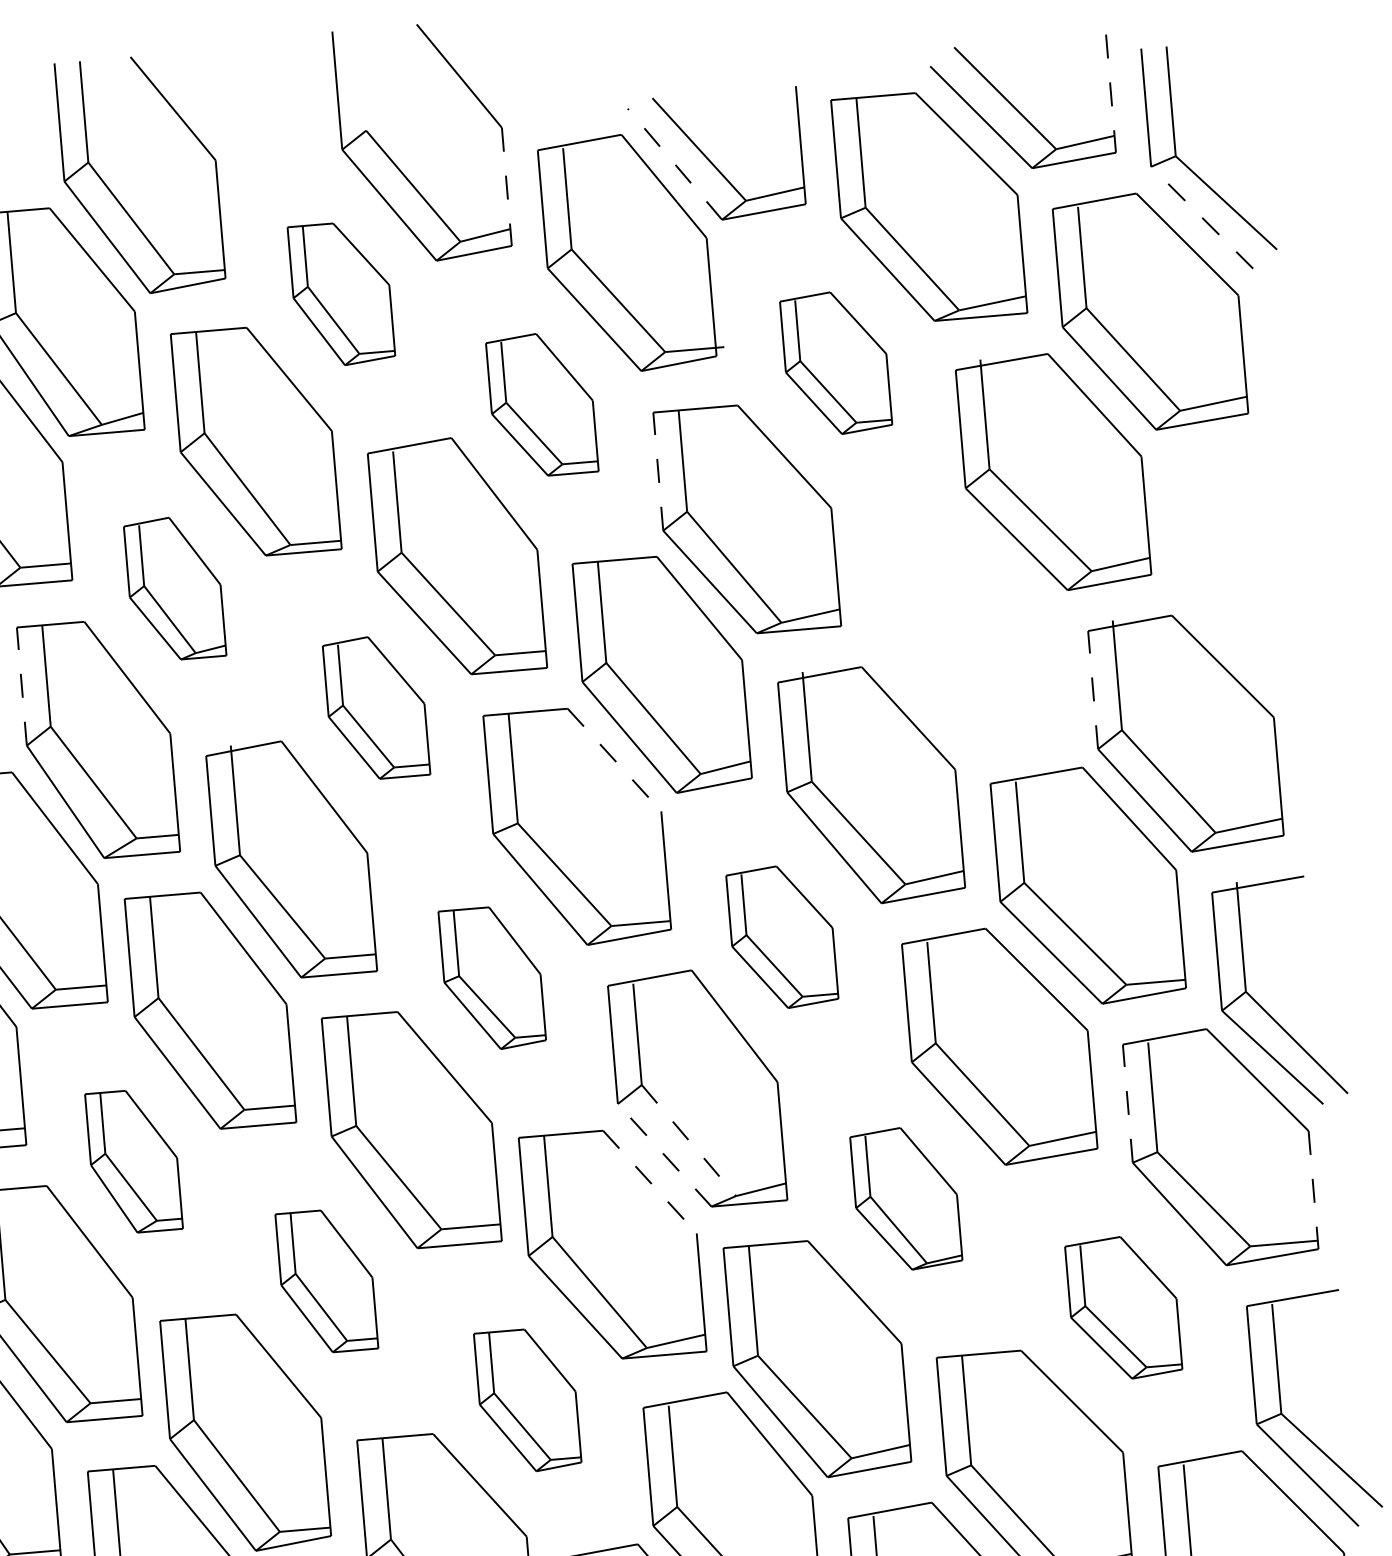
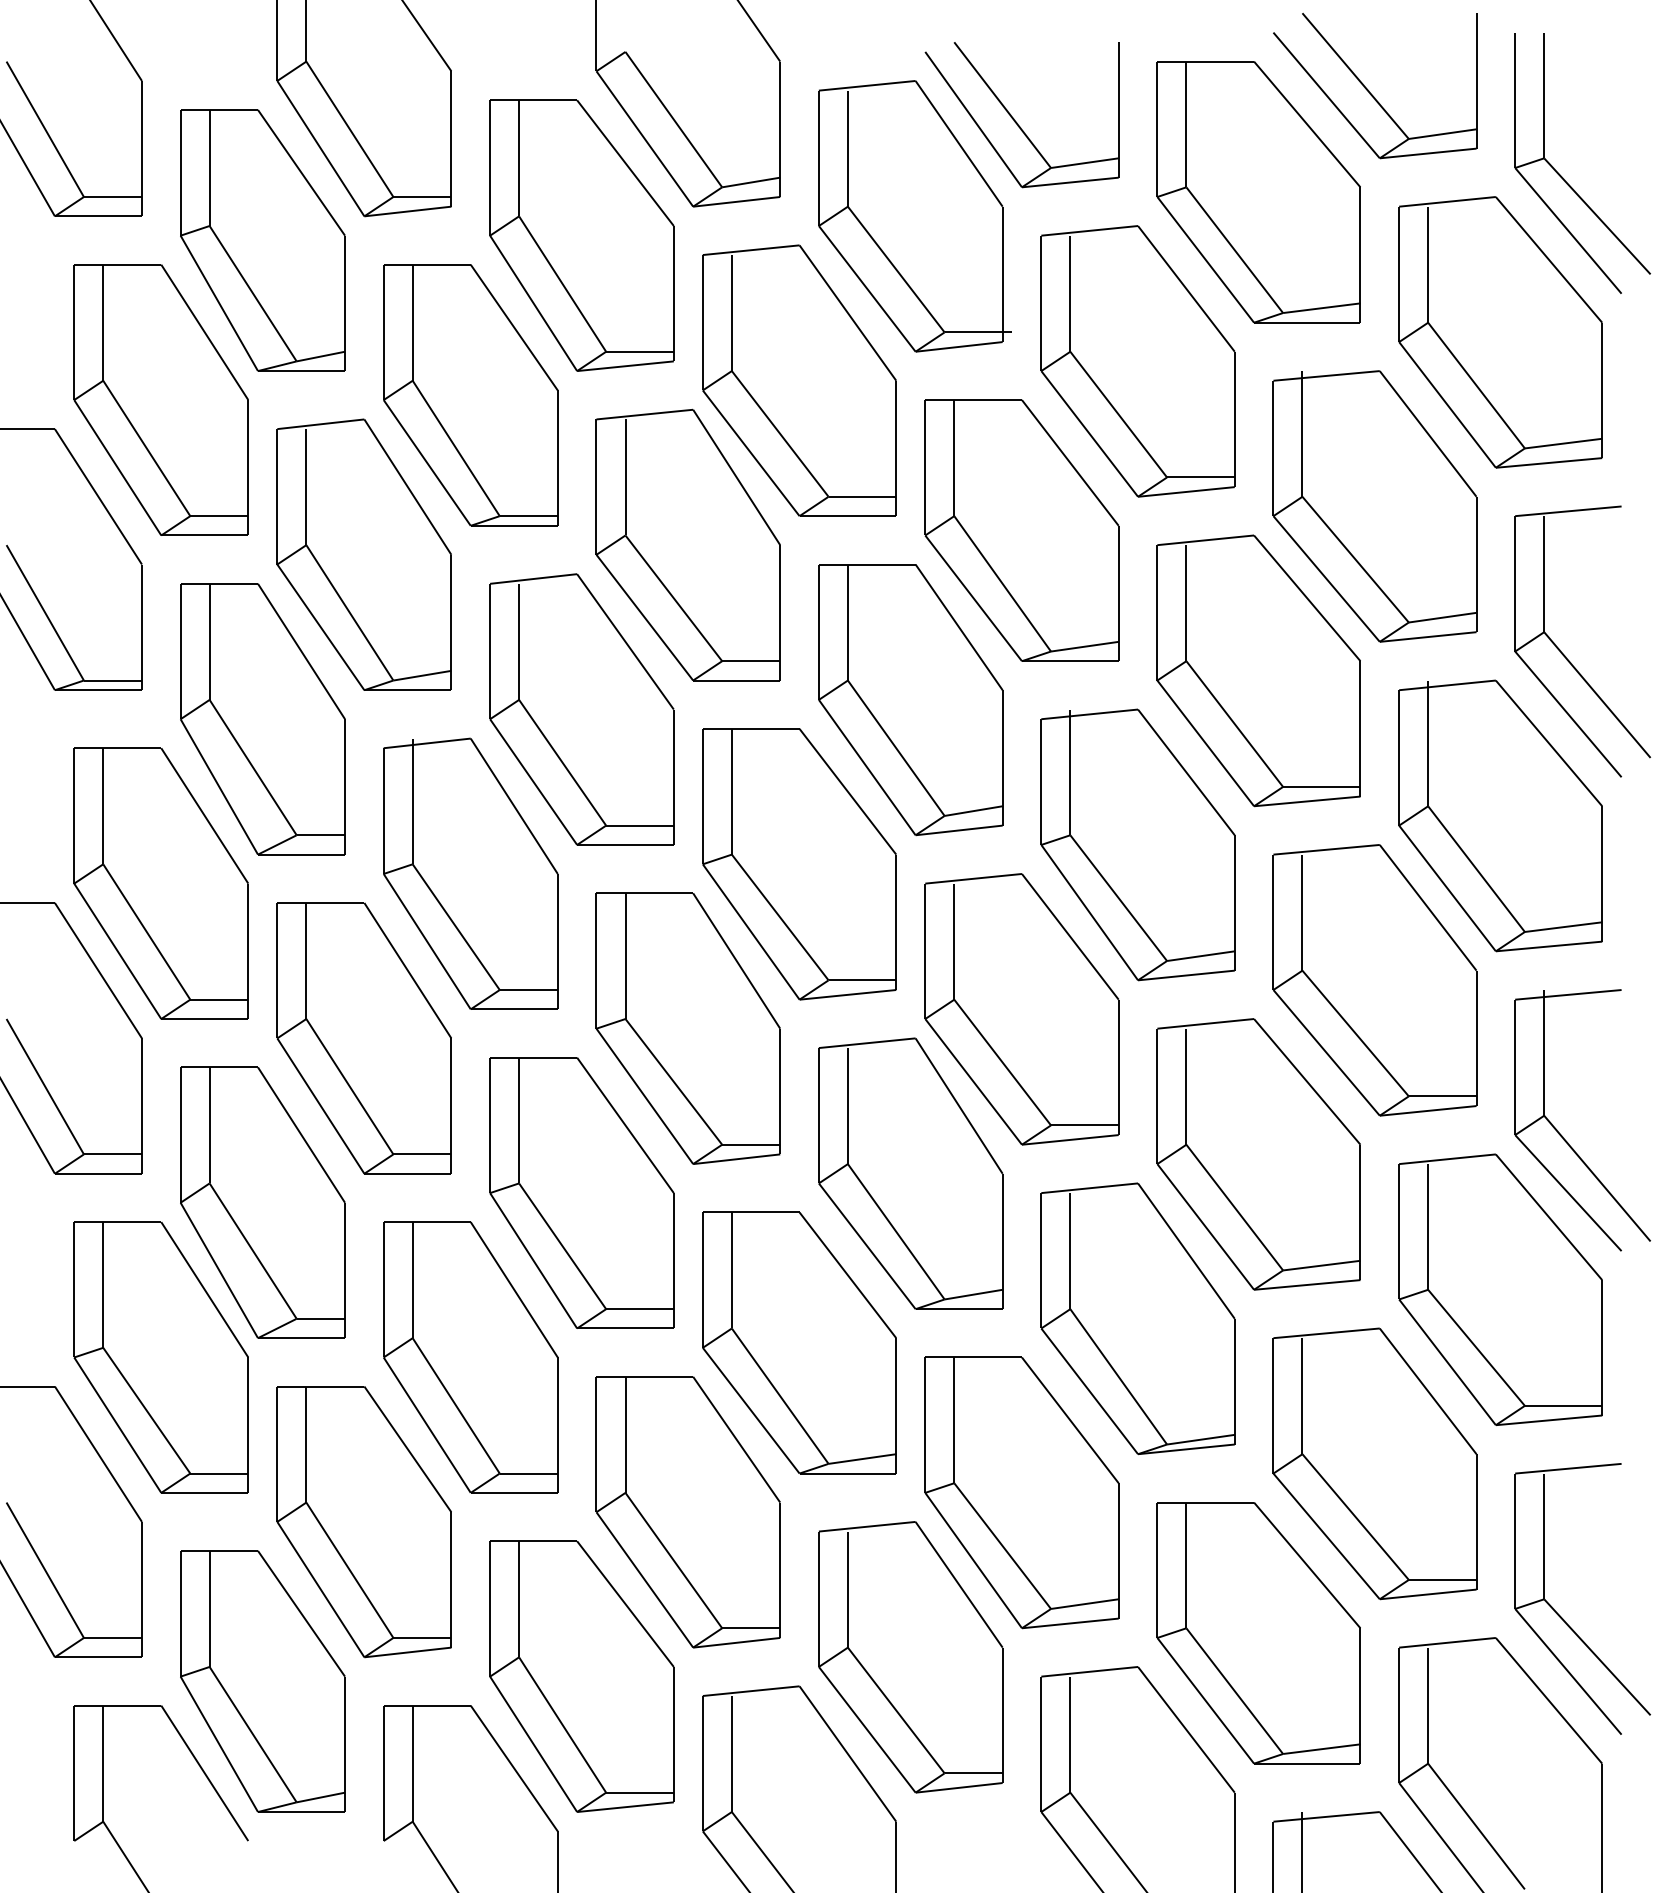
line: (1110, 93) -> (1476, 80), dashed -> solid
line: (674, 164) -> (973, 119), dashed -> solid
line: (507, 187) -> (780, 129), dashed -> solid
line: (1202, 217) -> (1568, 230), dashed -> solid
part: (341, 294) -> (581, 235), size x1.67
part: (835, 363) -> (1137, 361), size x1.67
part: (542, 404) -> (799, 380), size x1.67
line: (658, 471) -> (925, 467), dashed -> solid
part: (174, 588) -> (363, 554), size x1.67
part: (1231, 589) -> (1566, 656), added
part: (963, 624) -> (1258, 670), added
line: (21, 686) -> (180, 651), dashed -> solid
line: (1093, 689) -> (1399, 757), dashed -> solid
part: (375, 707) -> (581, 709), size x1.67
line: (615, 760) -> (848, 792), dashed -> solid
part: (781, 937) -> (1021, 1009), size x1.67
part: (491, 978) -> (687, 1028), size x1.67
line: (1128, 1103) -> (1399, 1231), dashed -> solid
line: (689, 1141) -> (896, 1232), dashed -> solid
line: (663, 1154) -> (866, 1245), dashed -> solid
part: (133, 1161) -> (262, 1202), size x1.67
line: (650, 1182) -> (848, 1275), dashed -> solid
line: (1313, 1189) -> (1602, 1347), dashed -> solid
part: (905, 1198) -> (1137, 1318), size x1.67
part: (326, 1281) -> (470, 1357), size x1.67
part: (1123, 1307) -> (1374, 1463), size x1.67
part: (527, 1400) -> (687, 1512), size x1.67

